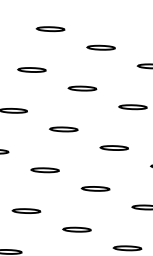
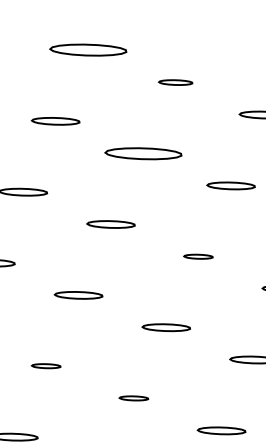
part: (50, 29) -> (87, 51), size x1.6
part: (100, 47) -> (174, 82), size x0.7
part: (82, 88) -> (143, 153), size x1.6
part: (113, 147) -> (197, 255), size x0.6
part: (26, 210) -> (46, 365), size x0.6
part: (76, 229) -> (133, 398), size x0.6

